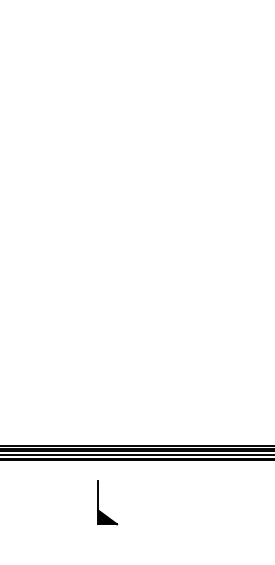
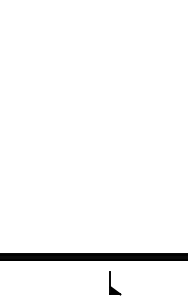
part: (107, 503) -> (115, 283), moved

